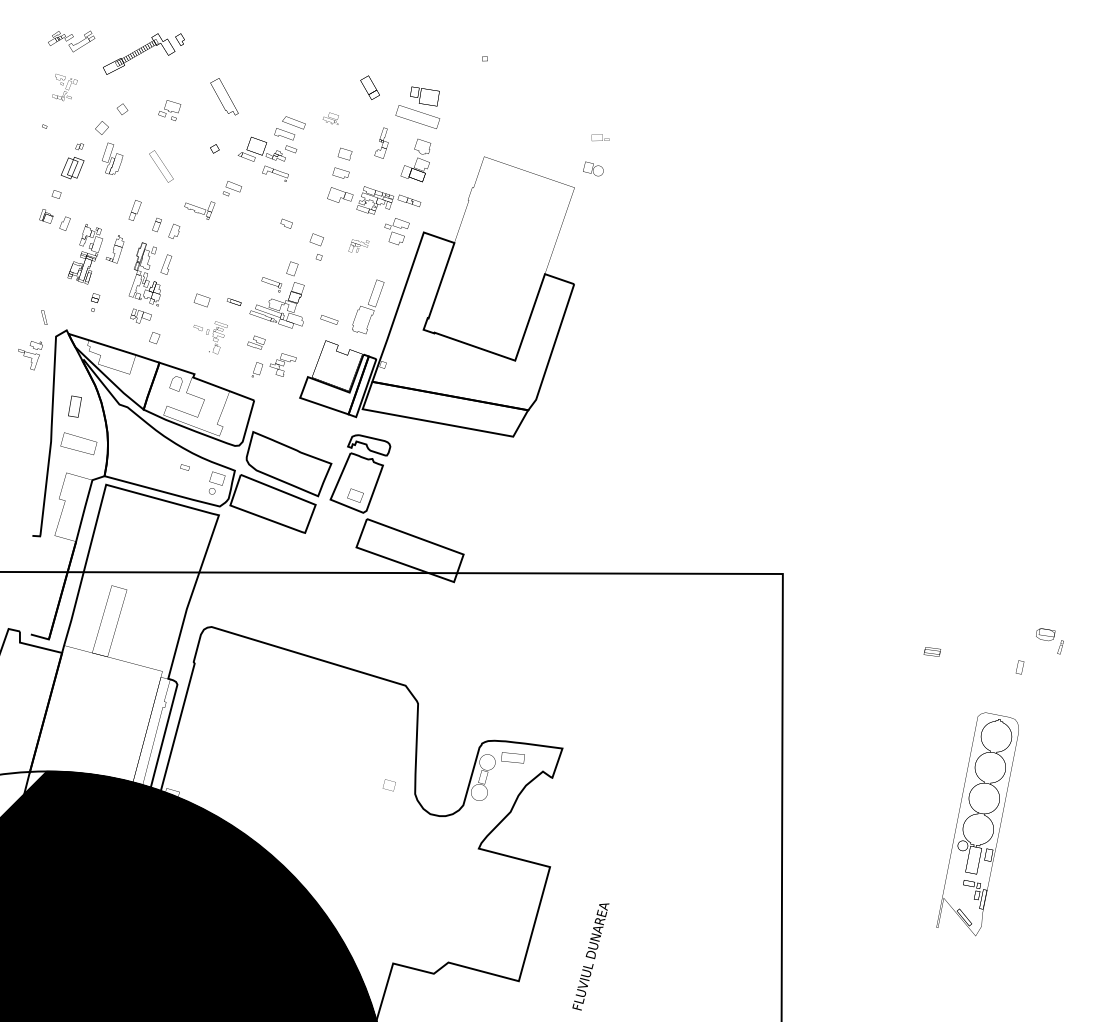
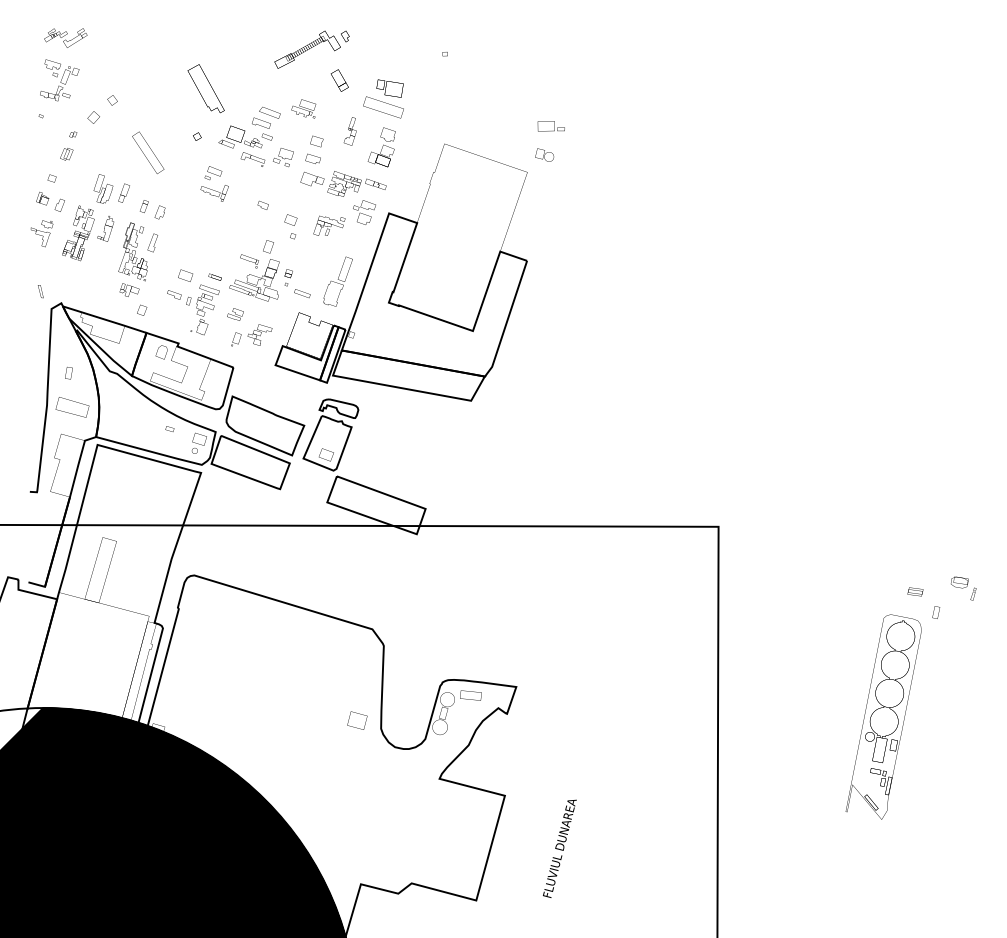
part: (143, 53) -> (311, 49), moved
part: (64, 87) -> (59, 80), size x1.67
part: (224, 96) -> (206, 88), size x1.43
part: (169, 110) -> (283, 157), moved
part: (330, 118) -> (303, 108), size x1.67
part: (600, 137) -> (551, 126), size x1.67
part: (112, 158) -> (103, 188), moved
part: (161, 166) -> (148, 152), size x1.43
part: (72, 167) -> (66, 153), size x0.62
part: (199, 210) -> (214, 193), moved
part: (358, 245) -> (329, 225), size x1.67
part: (95, 302) -> (288, 277), moved
part: (210, 337) -> (193, 309), size x1.67
part: (30, 355) -> (41, 233), moved
part: (74, 406) -> (68, 373), size x0.62
part: (932, 651) -> (915, 591), moved
part: (389, 785) -> (357, 720), size x1.67
part: (977, 824) -> (883, 717), moved
text: (590, 956) -> (559, 848), moved

